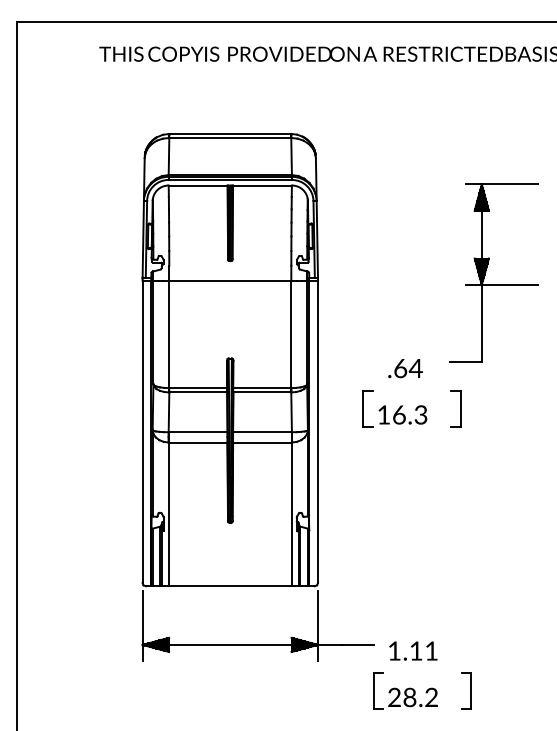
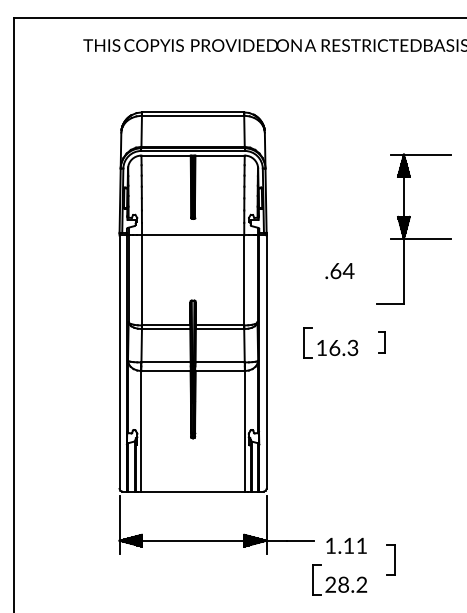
text: (404, 369) -> (339, 271), moved
part: (455, 408) -> (381, 342), size x0.7
part: (465, 691) -> (390, 559), moved

